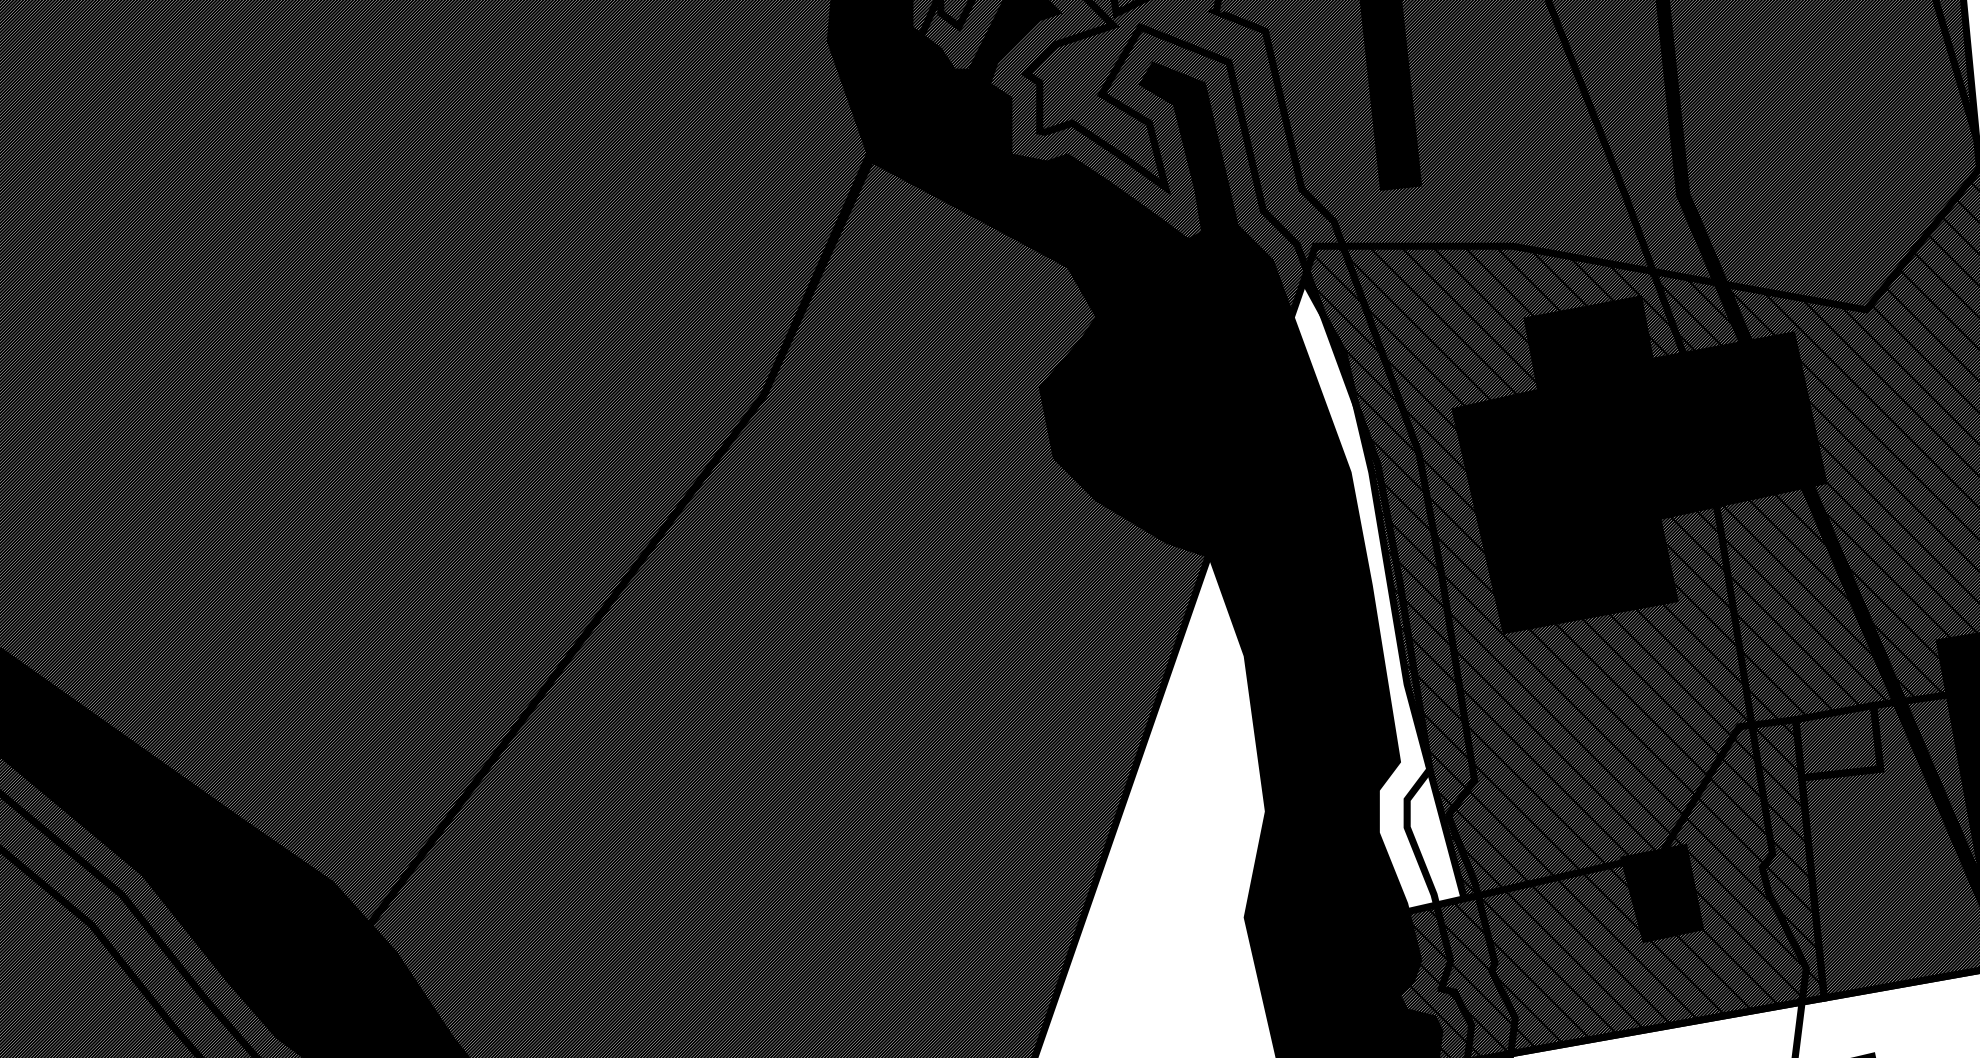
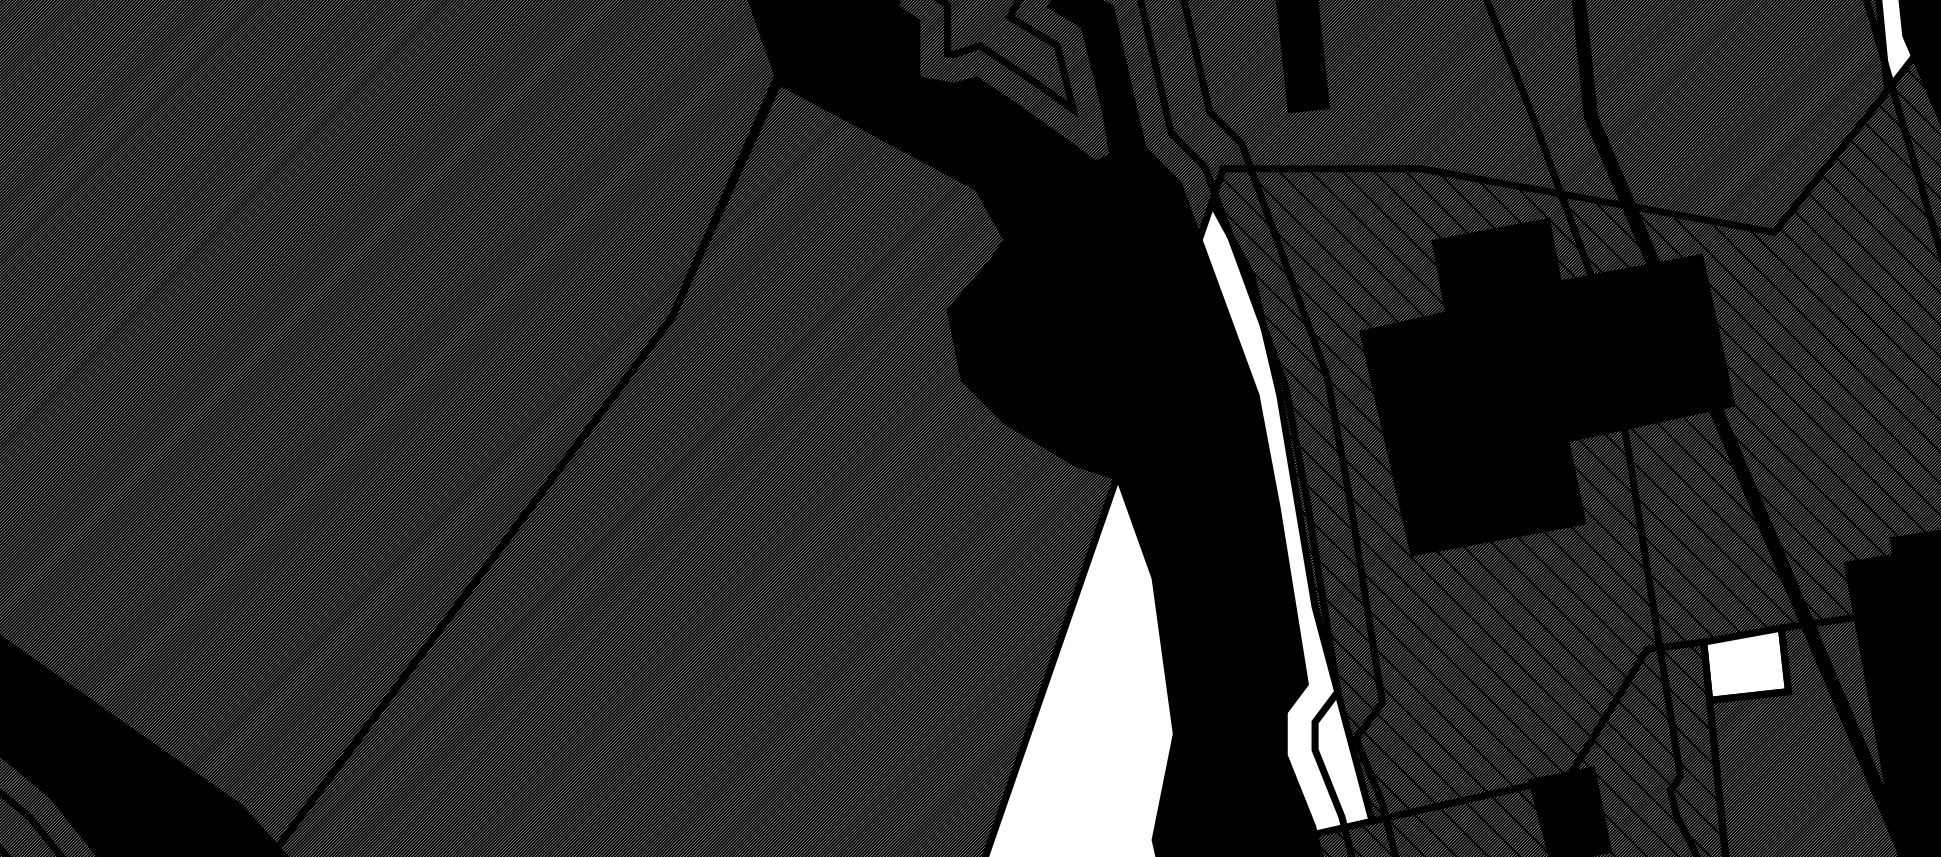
hatch: (1837, 741) -> (1745, 663), removed

